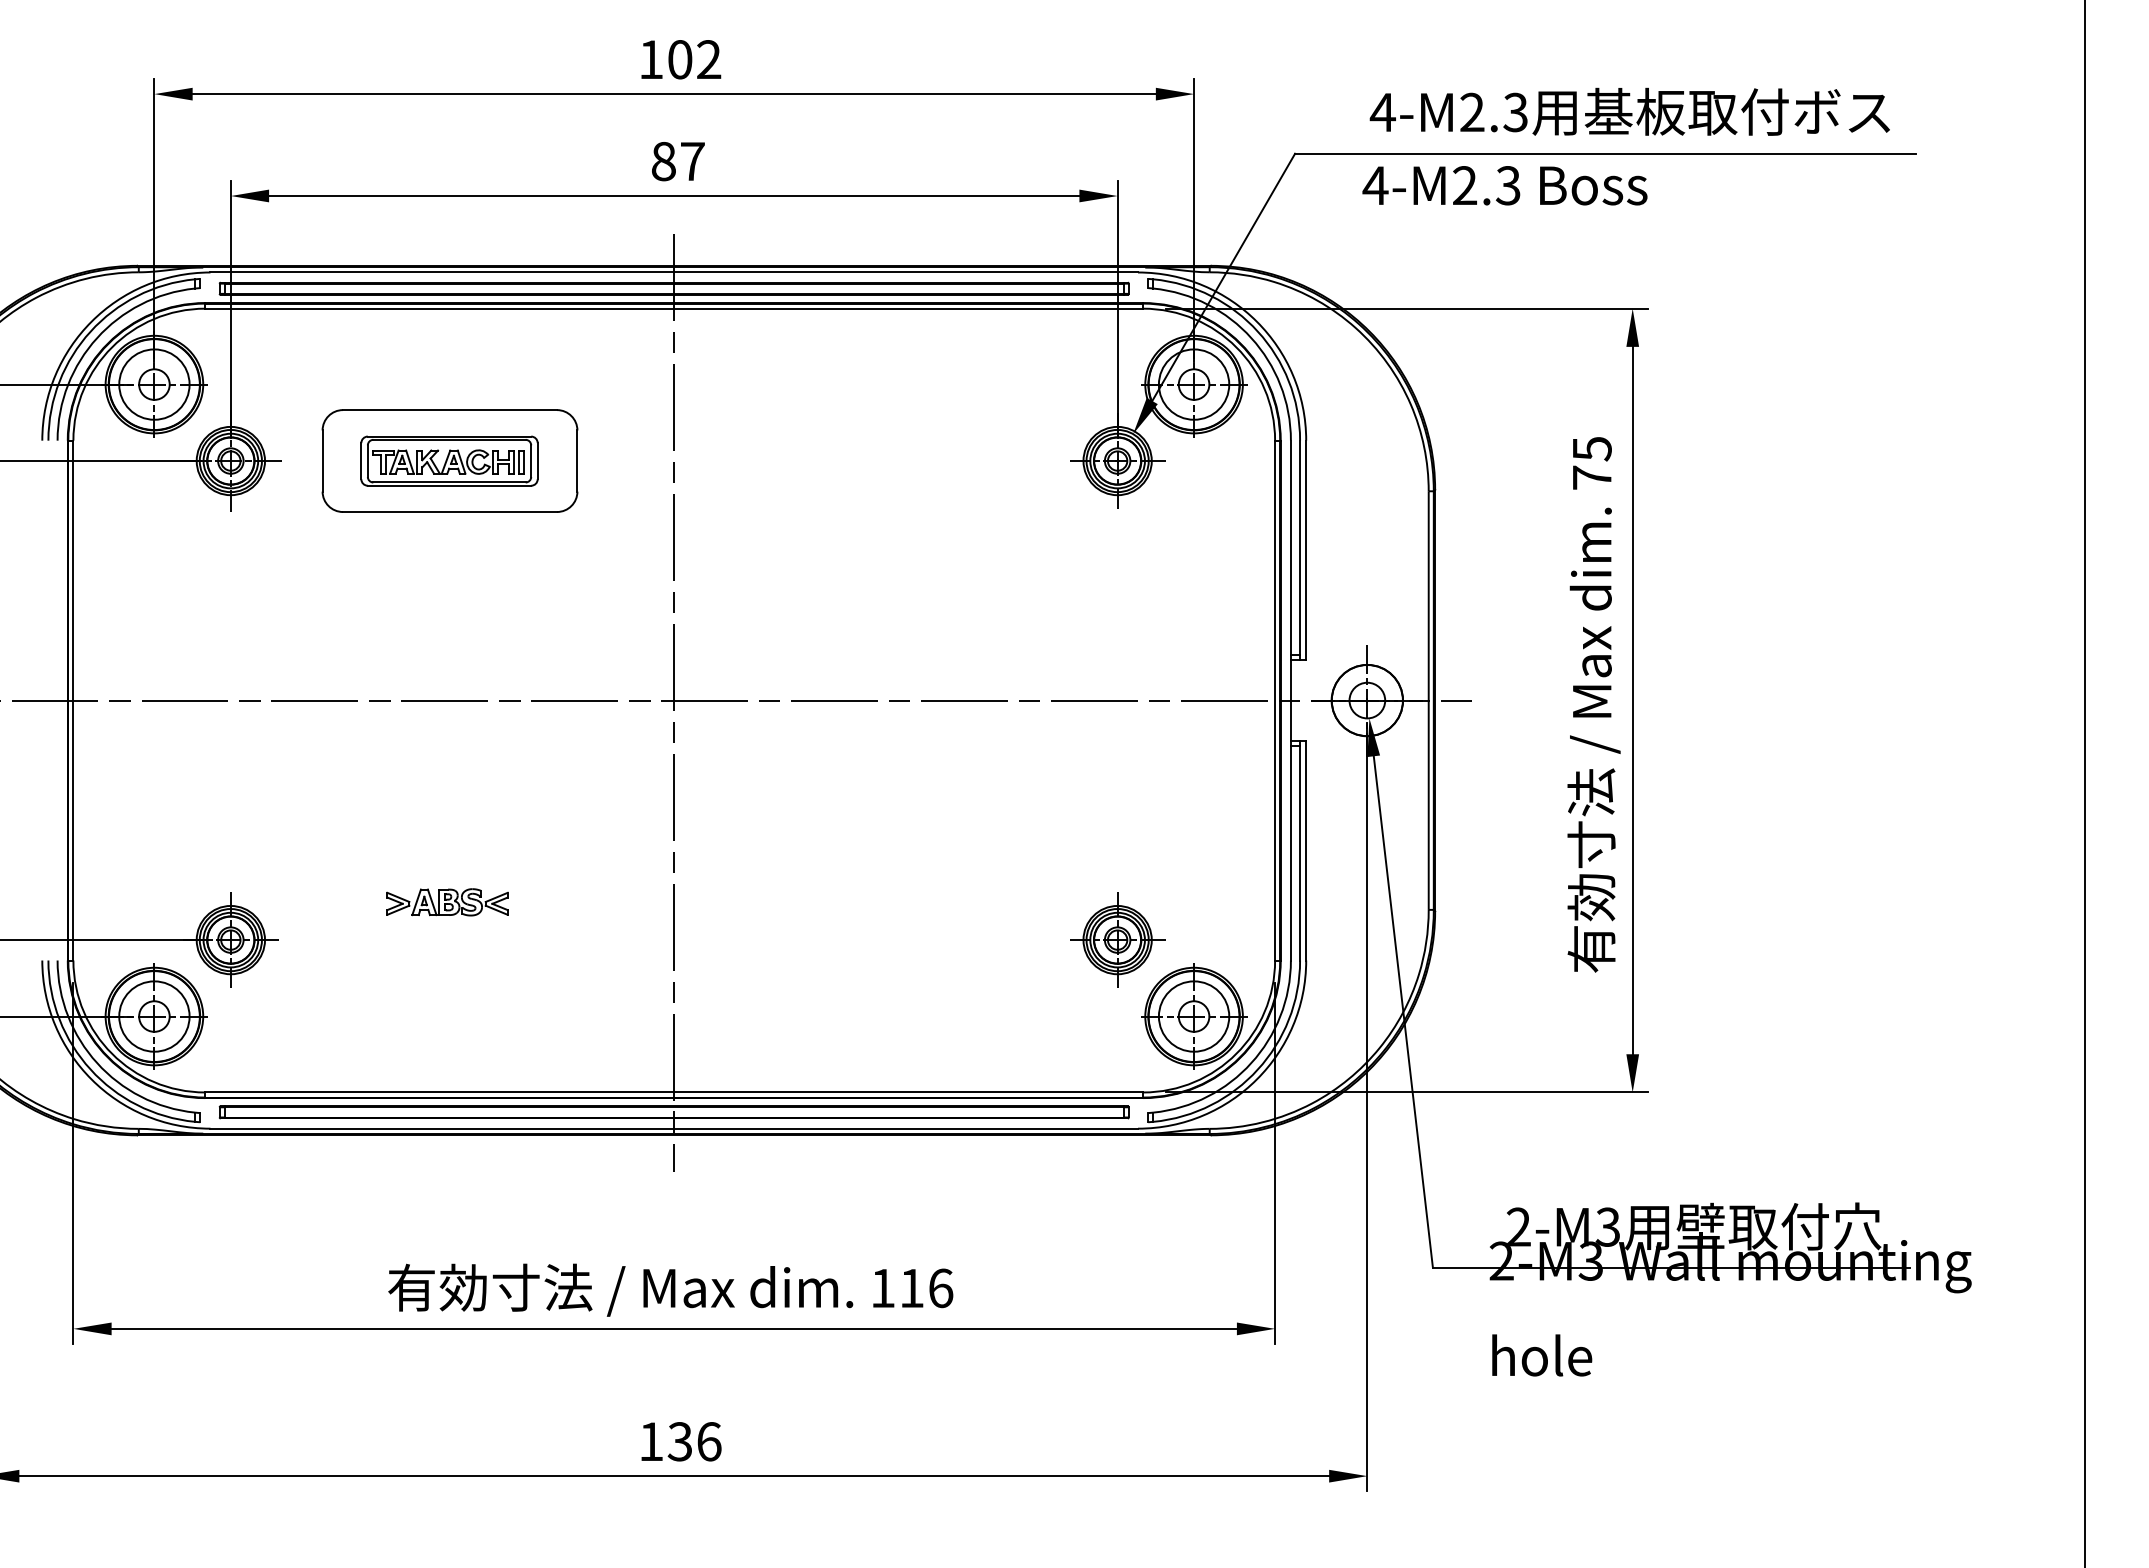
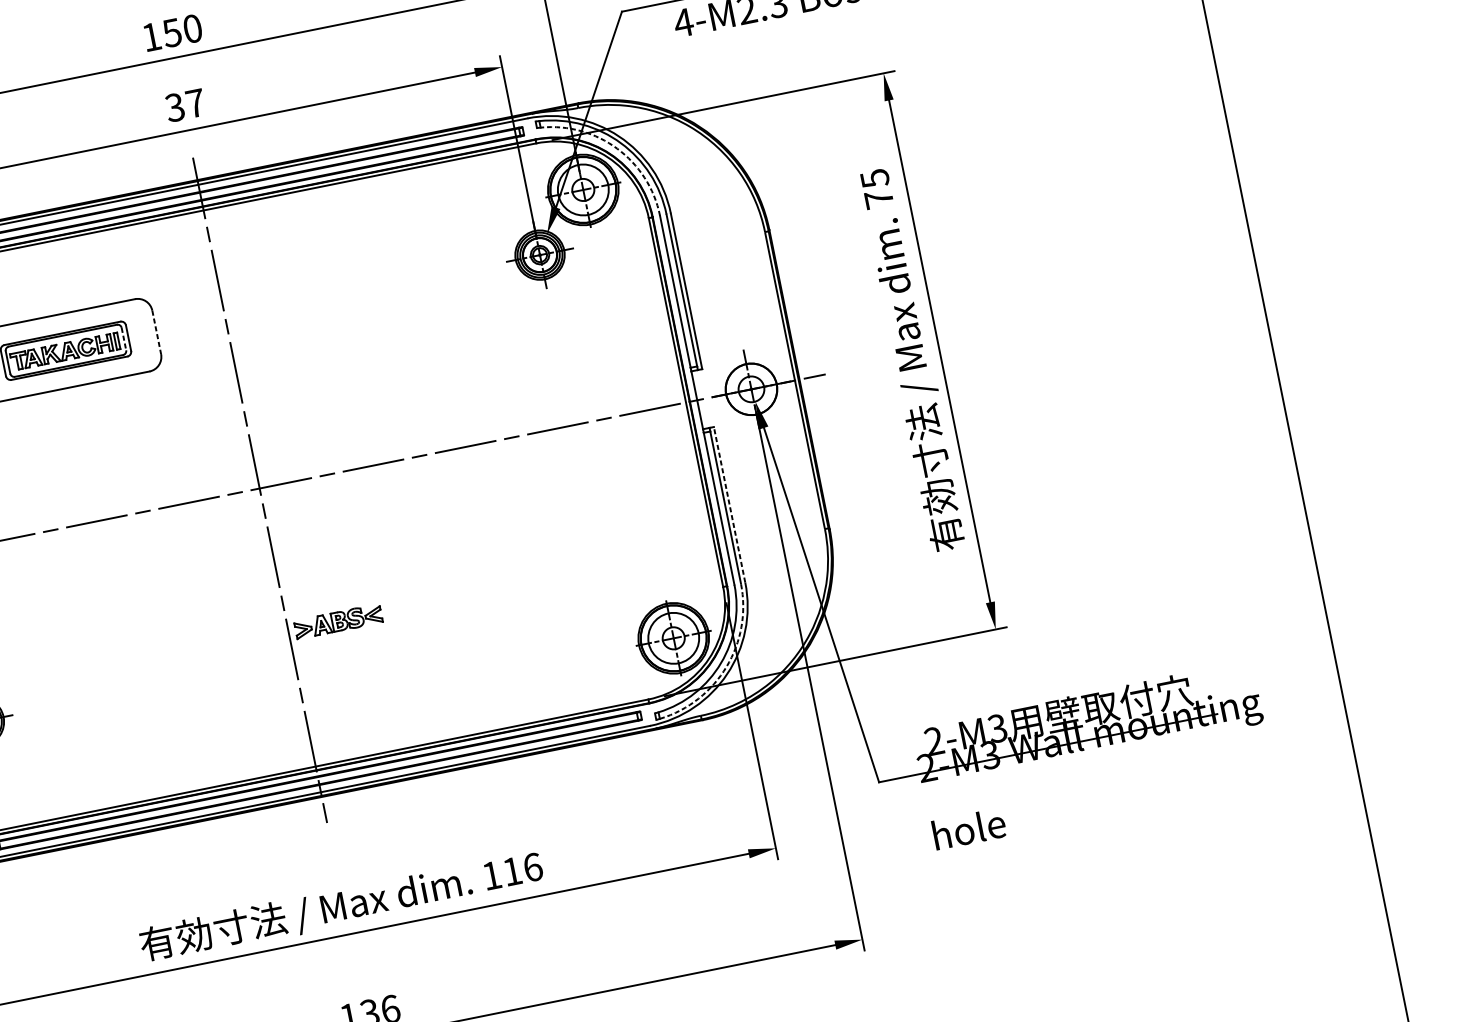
text: (694, 59) -> (182, 30), 102 -> 150
text: (663, 161) -> (174, 107), 87 -> 37
arc: (1251, 338) -> (617, 149), solid -> dashed
line: (531, 461) -> (124, 339), solid -> dashed
line: (577, 461) -> (156, 332), solid -> dashed
line: (1306, 850) -> (729, 504), solid -> dashed
part: (447, 902) -> (338, 621), moved
part: (1117, 939) -> (608, 594), removed
arc: (1257, 1069) -> (726, 666), solid -> dashed

